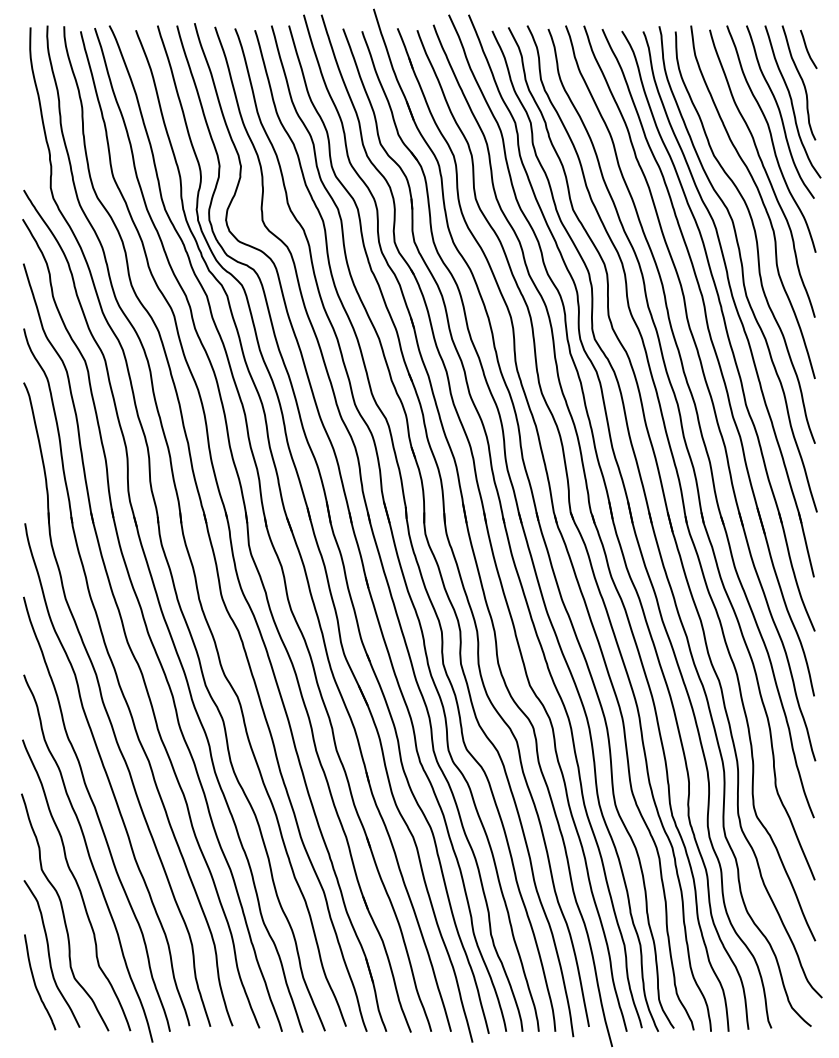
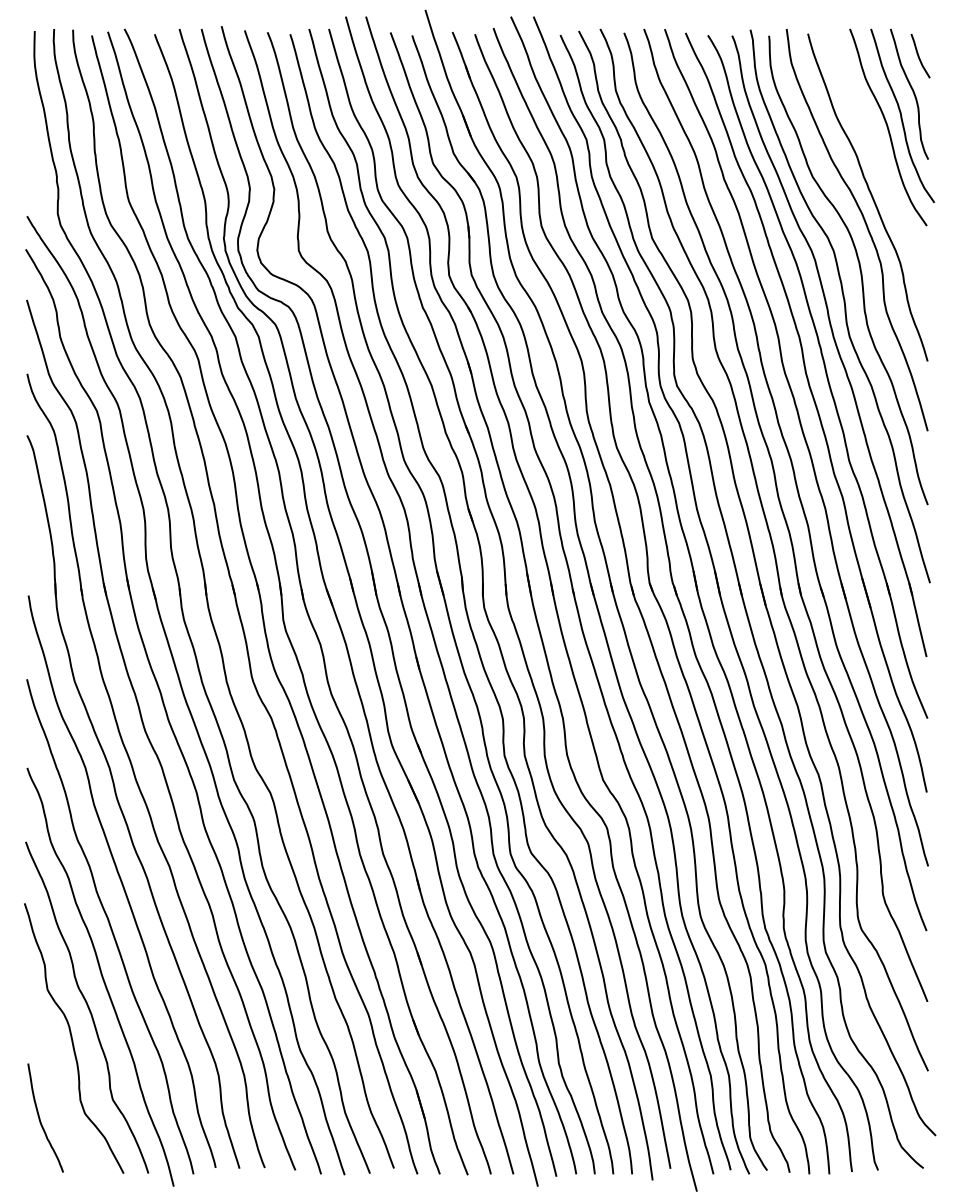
curve: (770, 138) -> (877, 157), removed
curve: (49, 953) -> (56, 1085), removed

